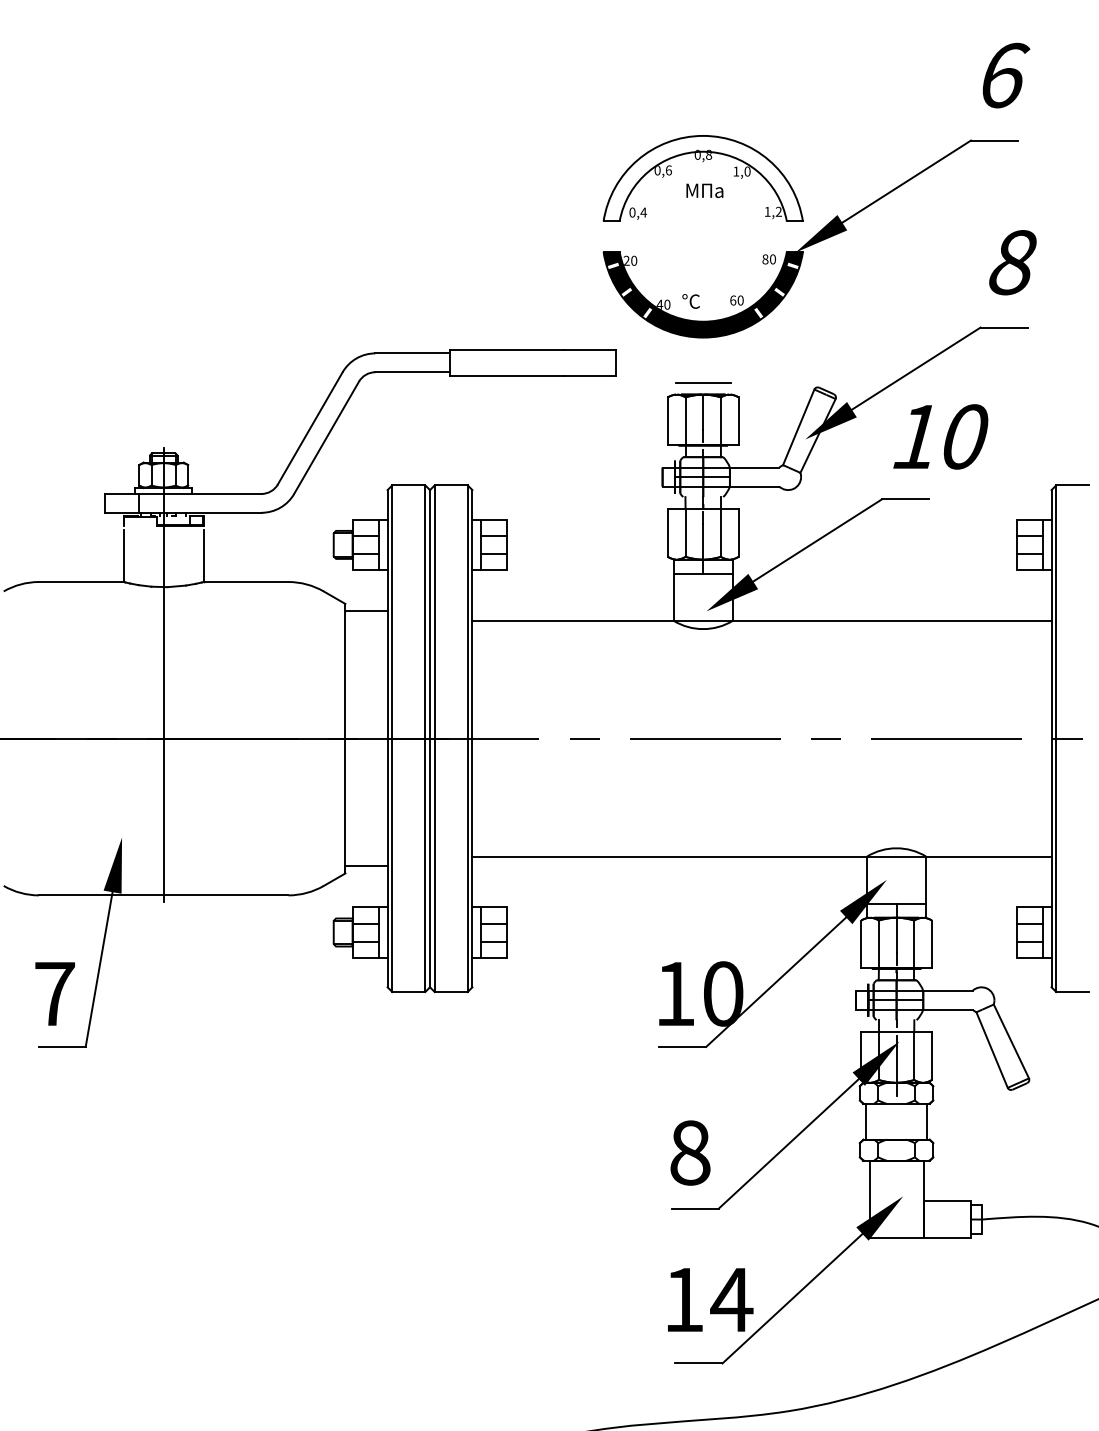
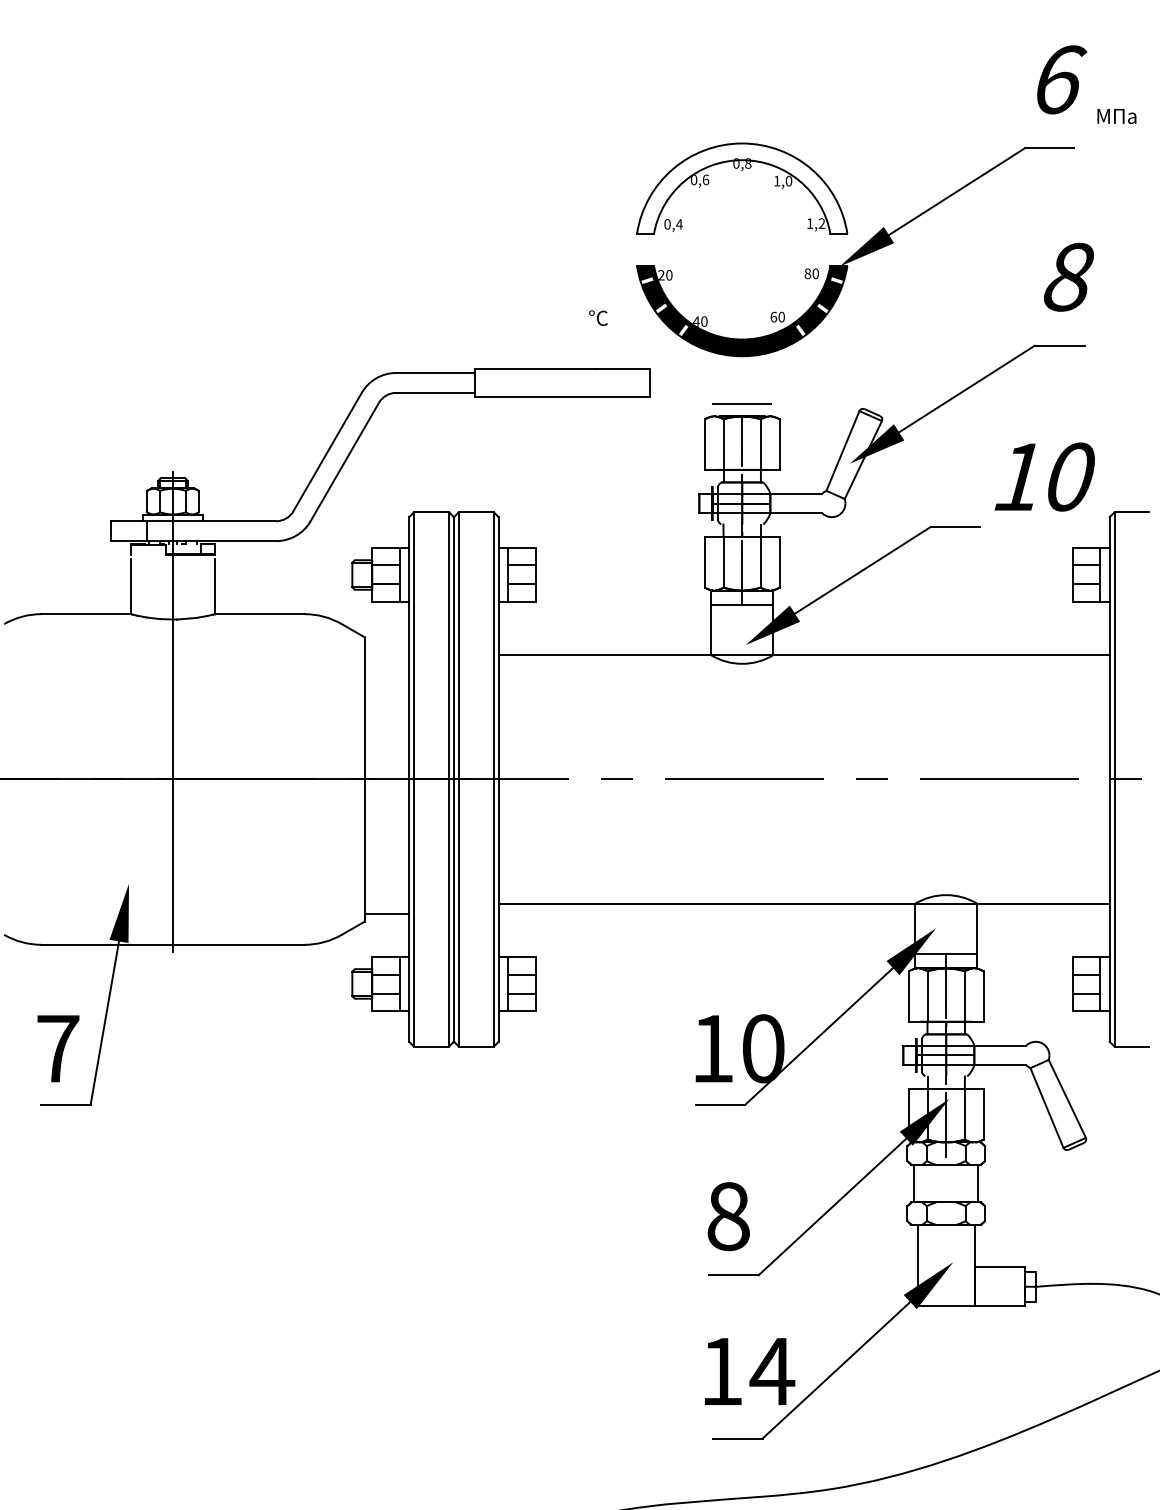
text: (704, 190) -> (1116, 116), moved
text: (691, 300) -> (598, 317), moved
text: (940, 436) -> (1044, 476), moved
line: (367, 611) -> (387, 645), removed

